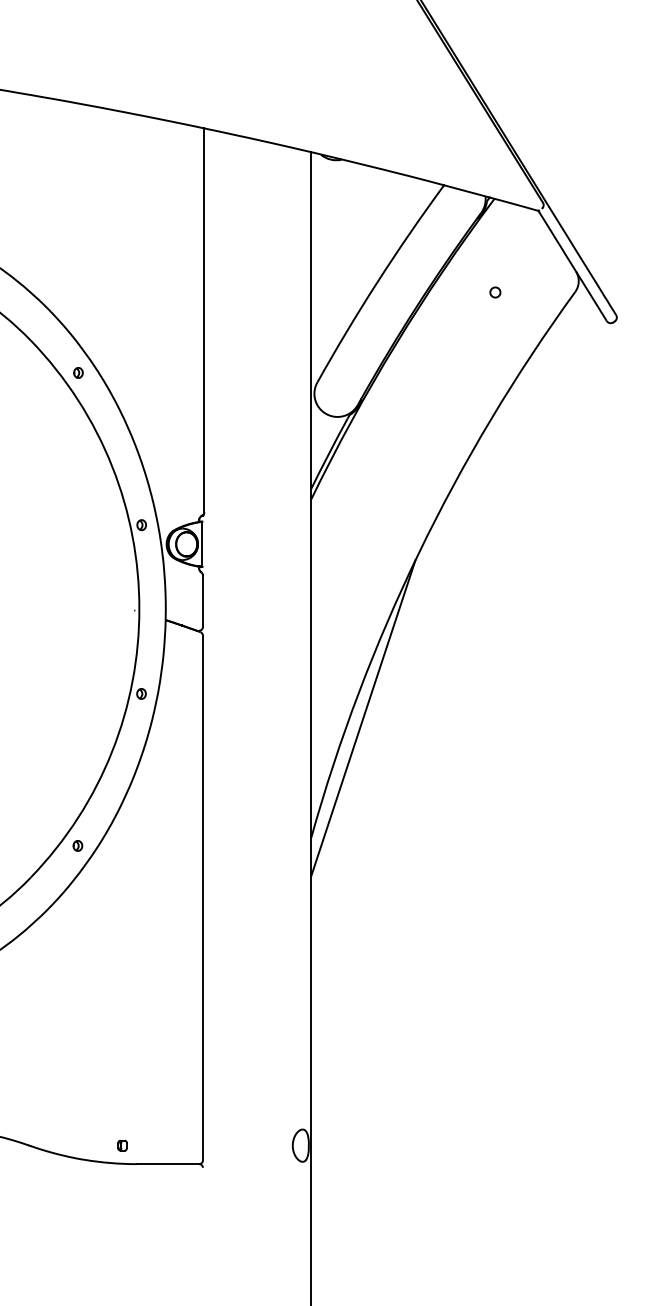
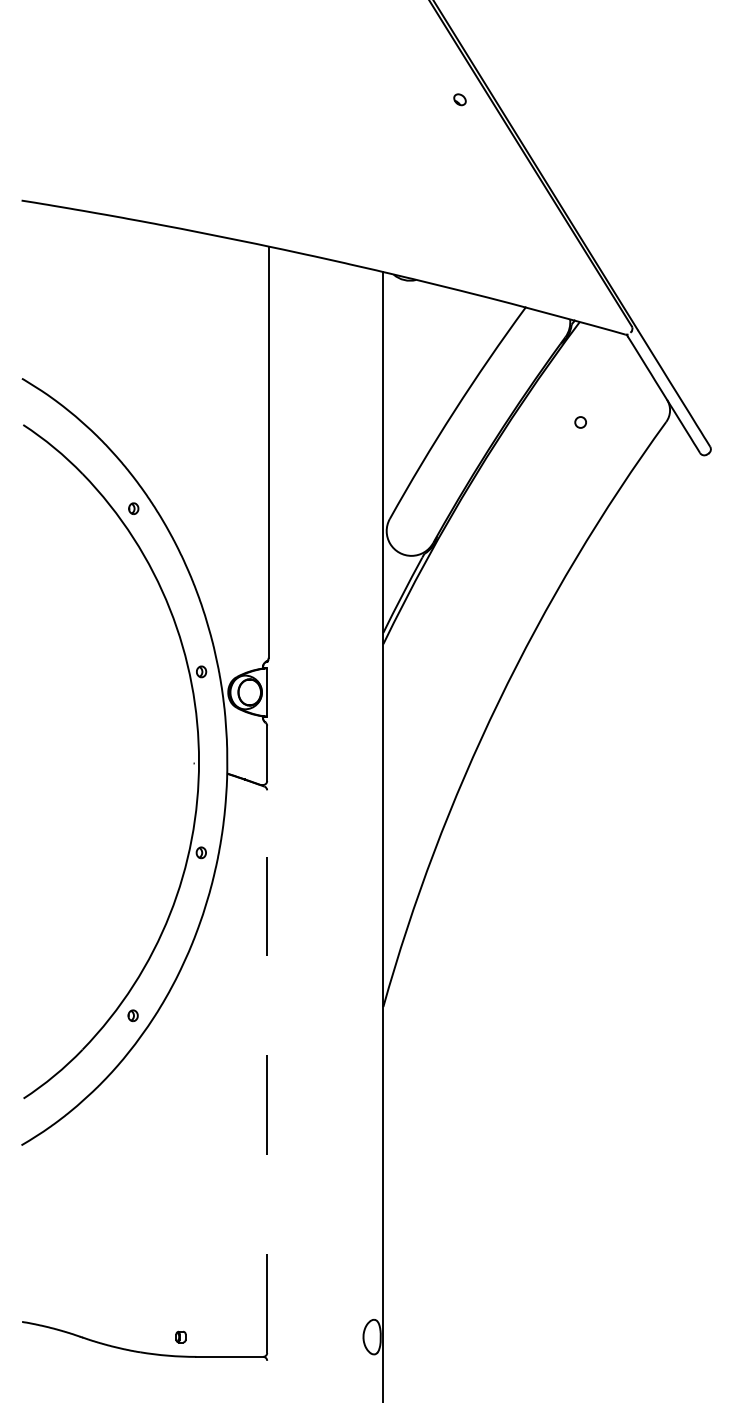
line: (363, 717) -> (439, 878), removed
line: (203, 897) -> (267, 1071), solid -> dashed

